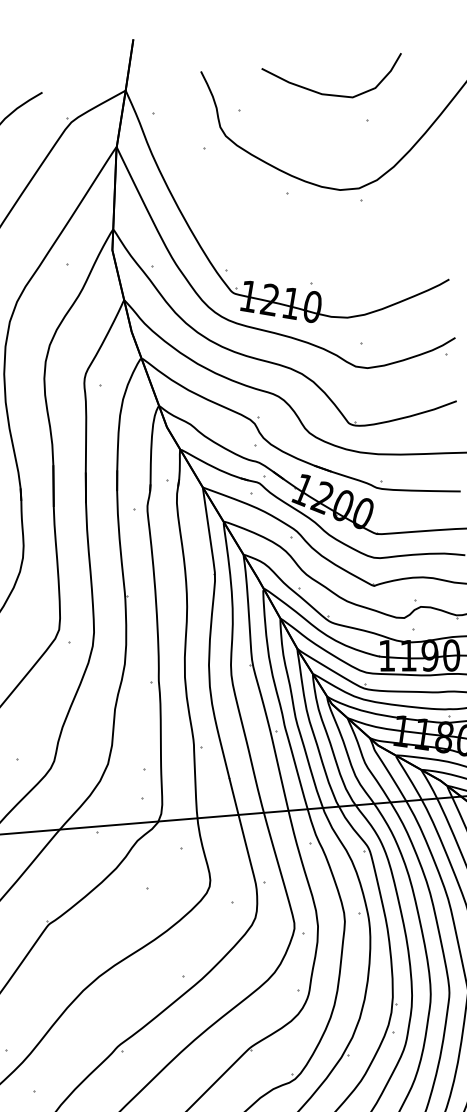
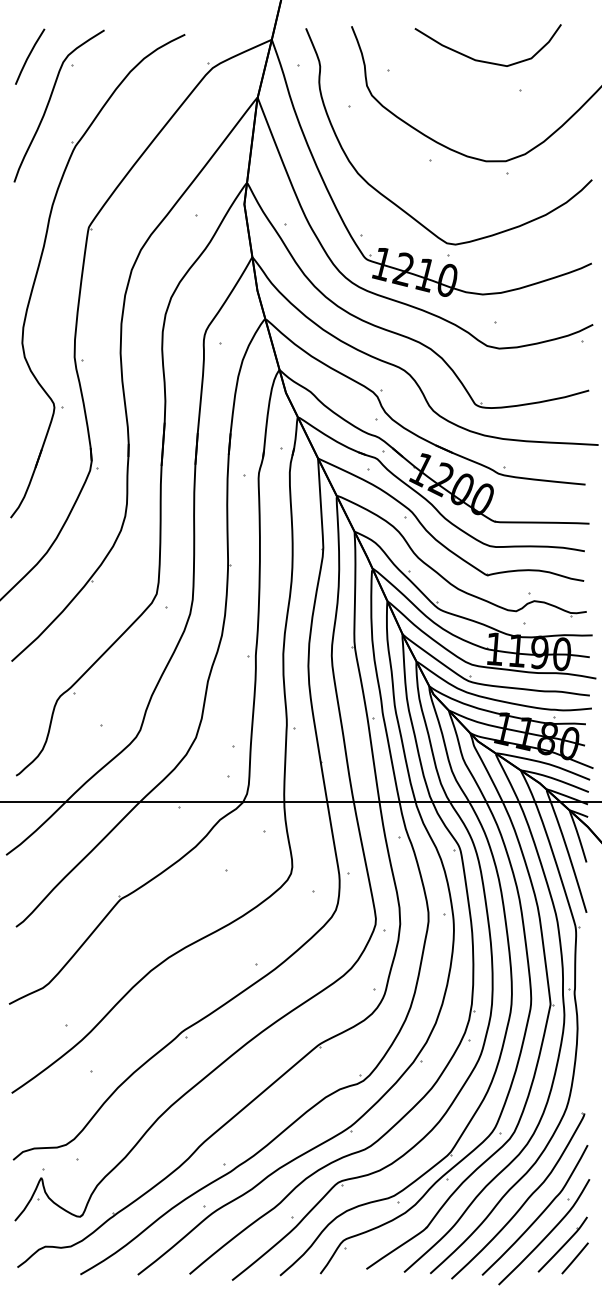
curve: (259, 239) -> (398, 205), added

